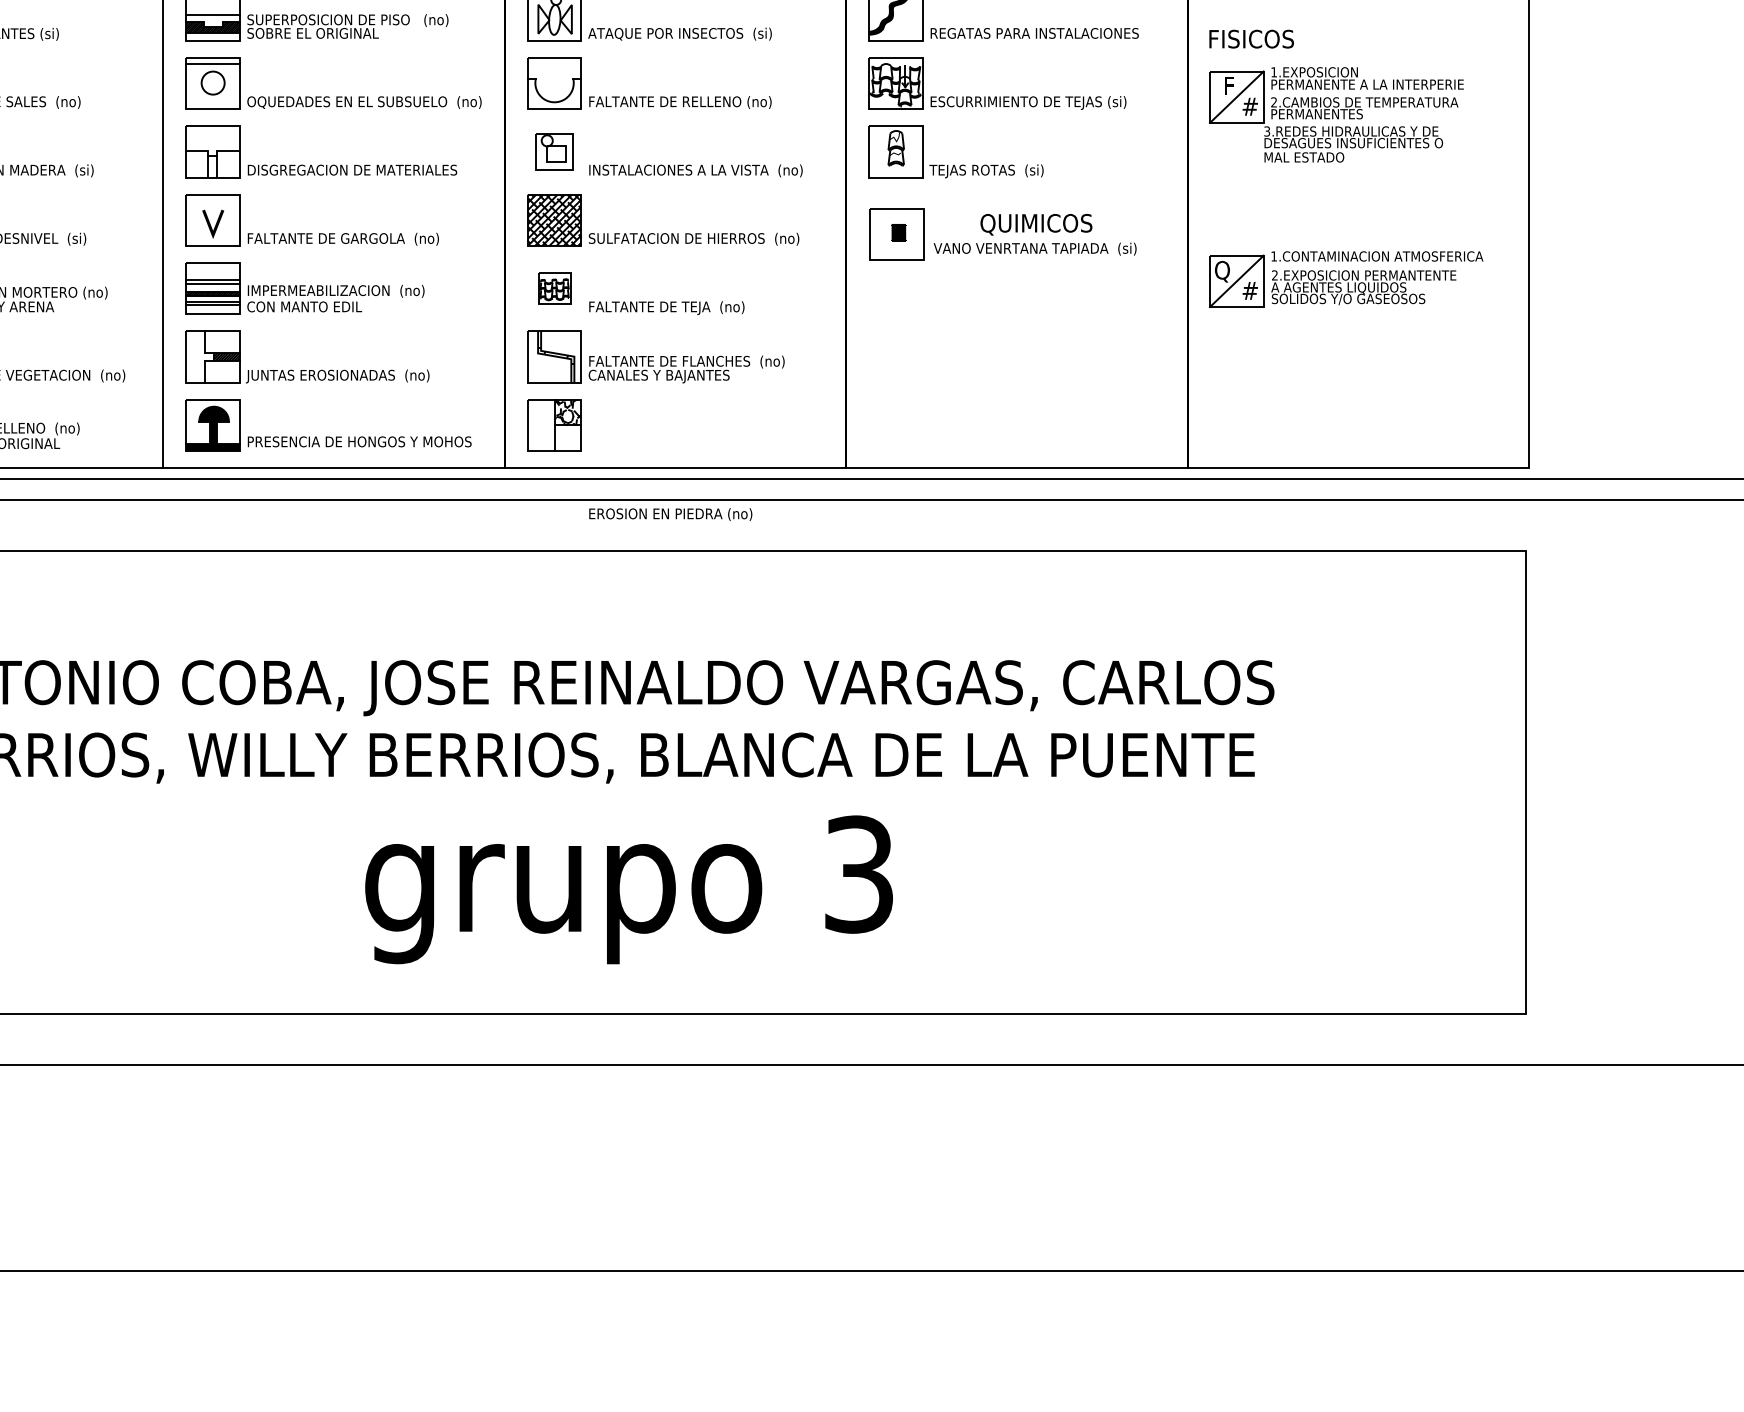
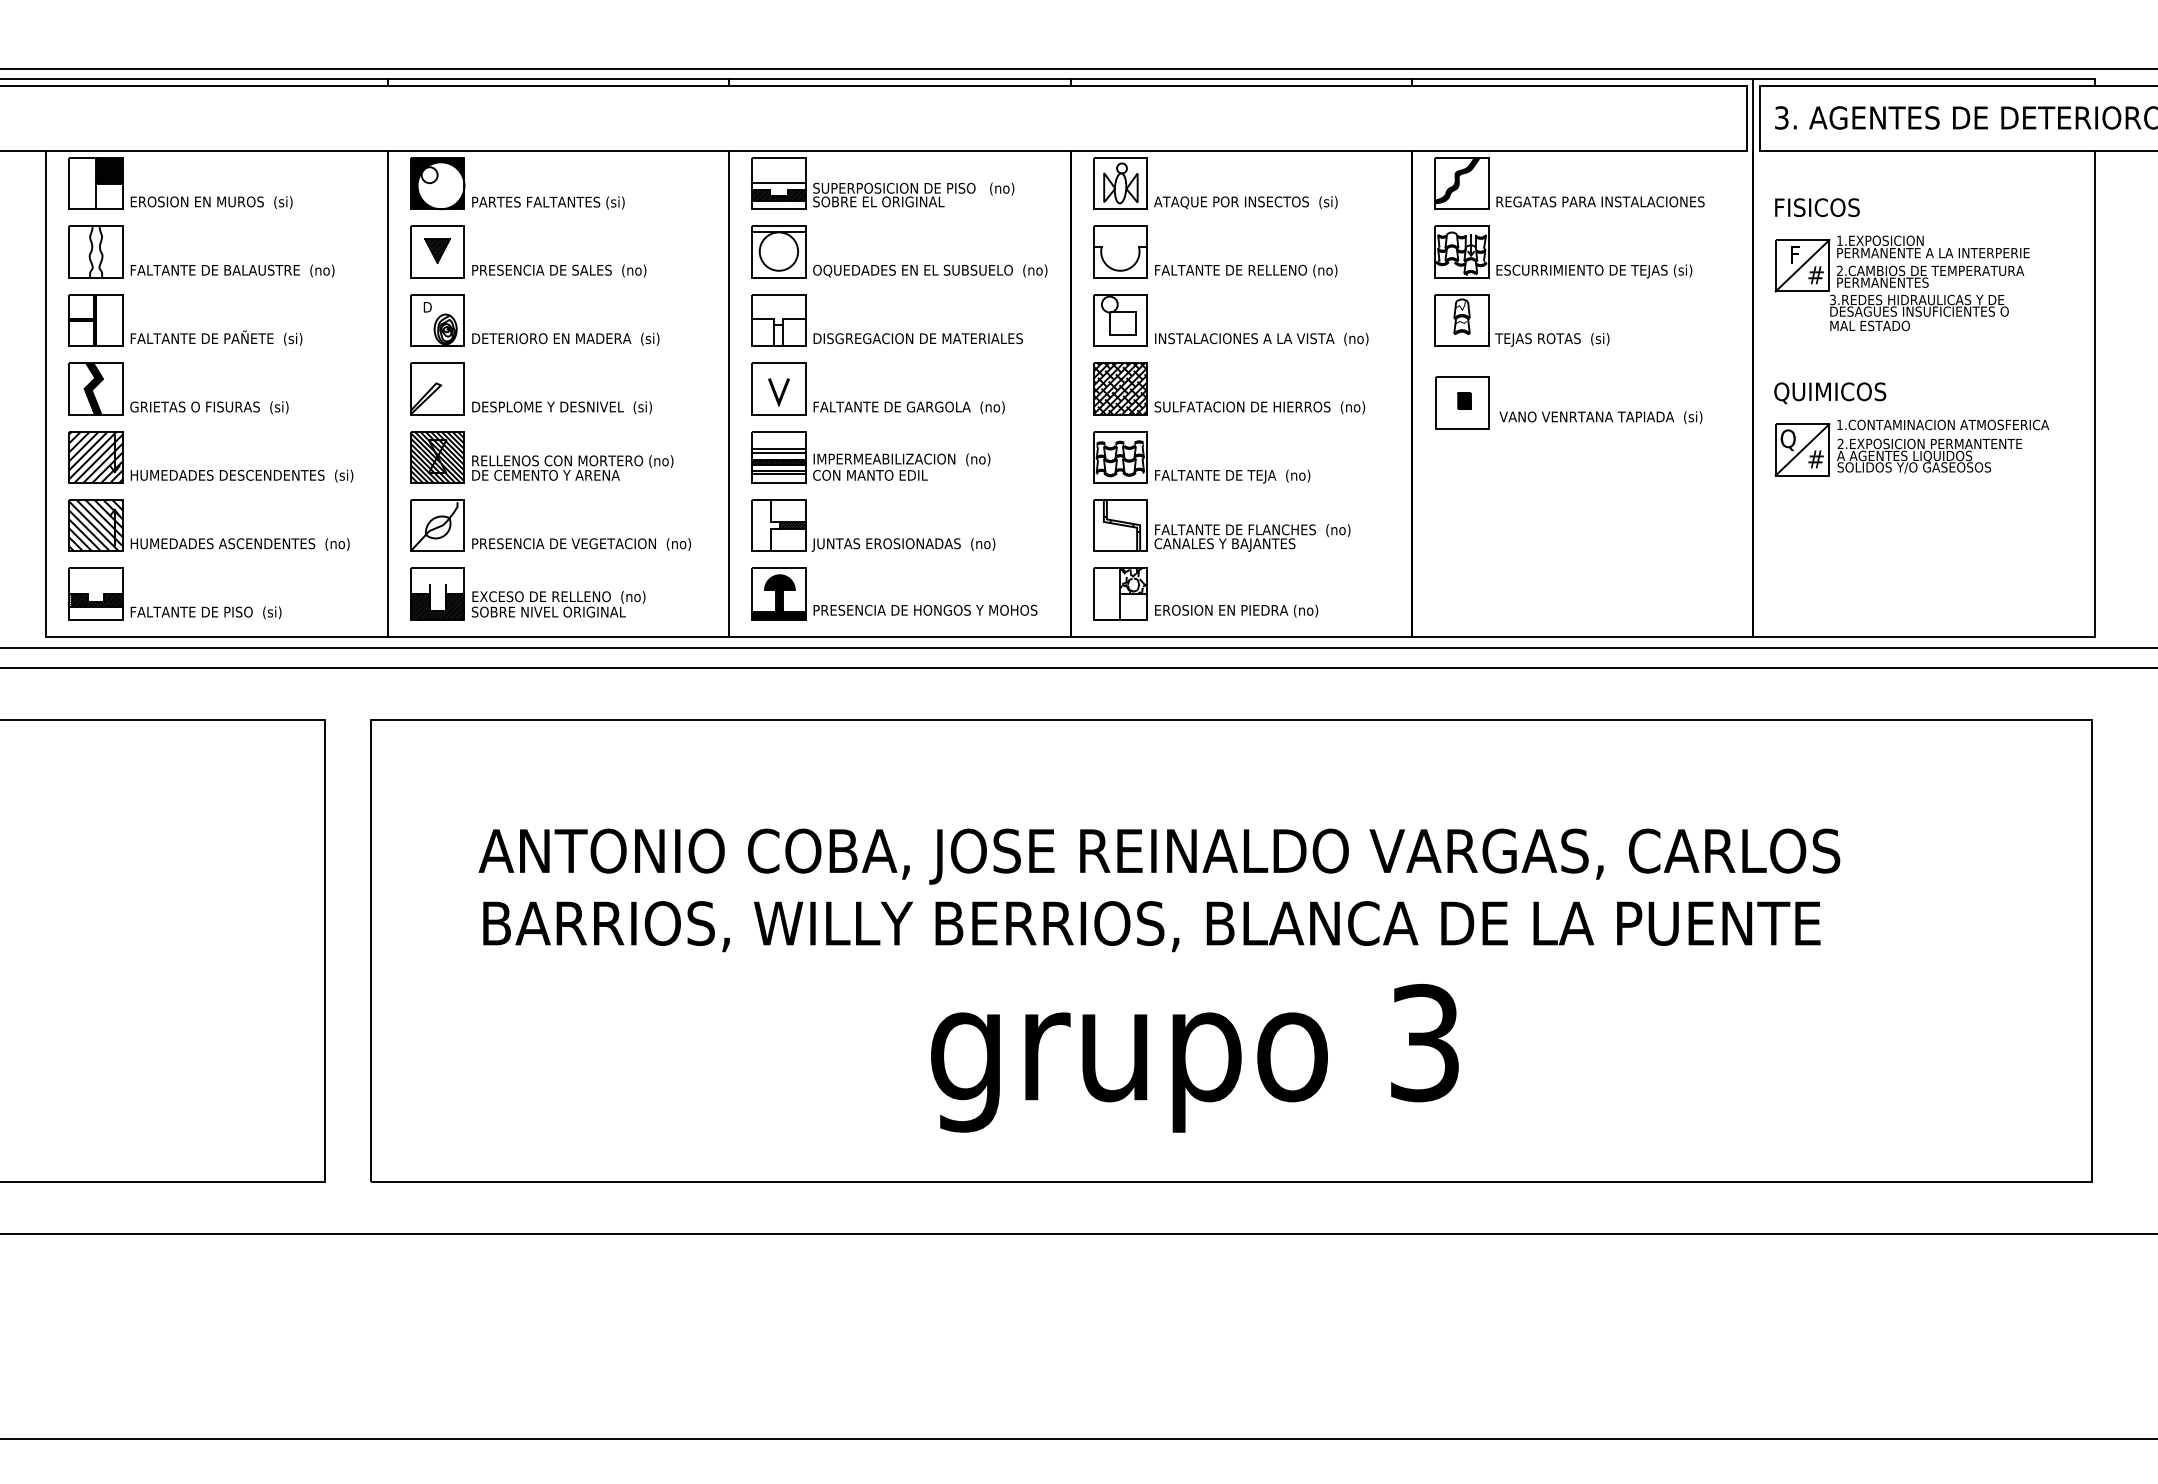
circle: (212, 83) -> (778, 251), size x1.67
part: (554, 152) -> (1120, 320), size x1.43
text: (1036, 225) -> (1830, 393), moved
part: (554, 289) -> (1120, 457), size x1.67
text: (670, 514) -> (1236, 610), moved

